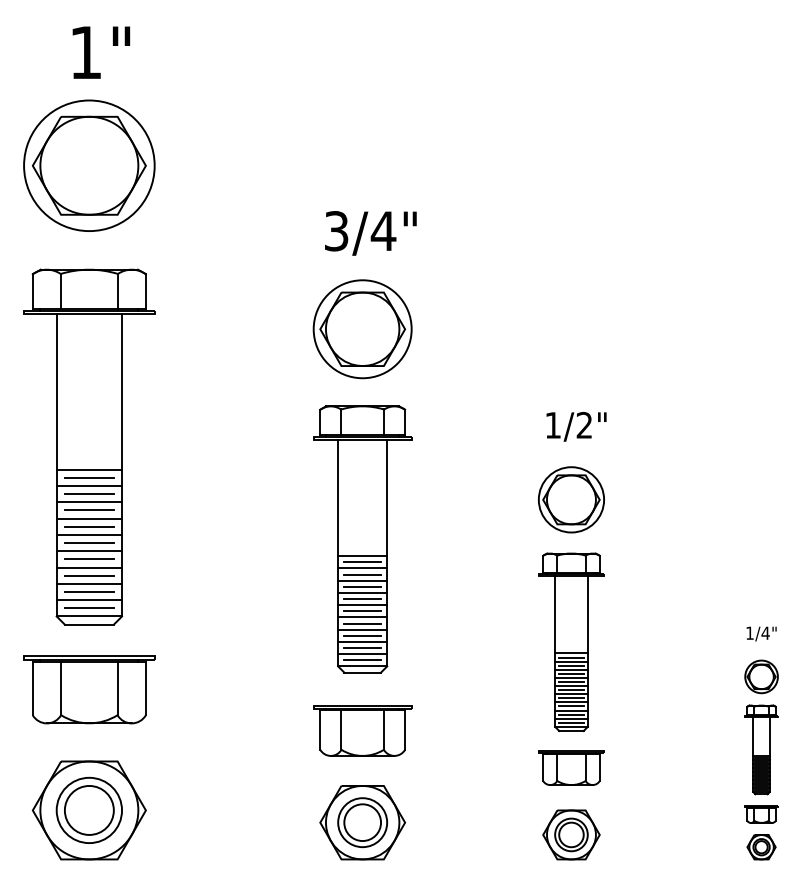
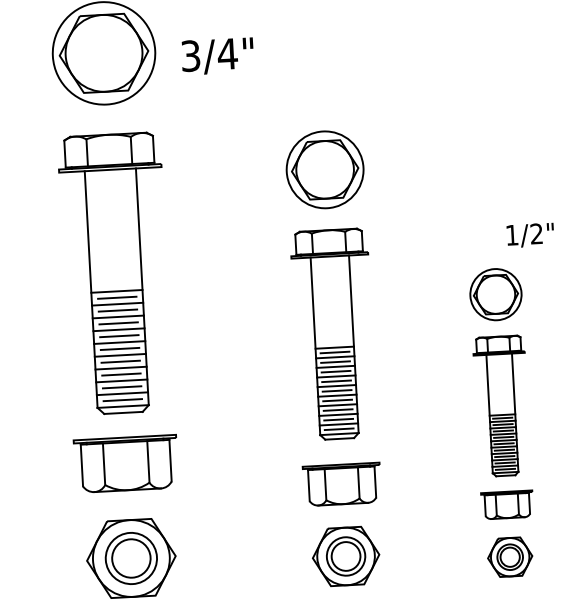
text: (370, 233) -> (217, 56), moved
text: (576, 426) -> (530, 235), moved

